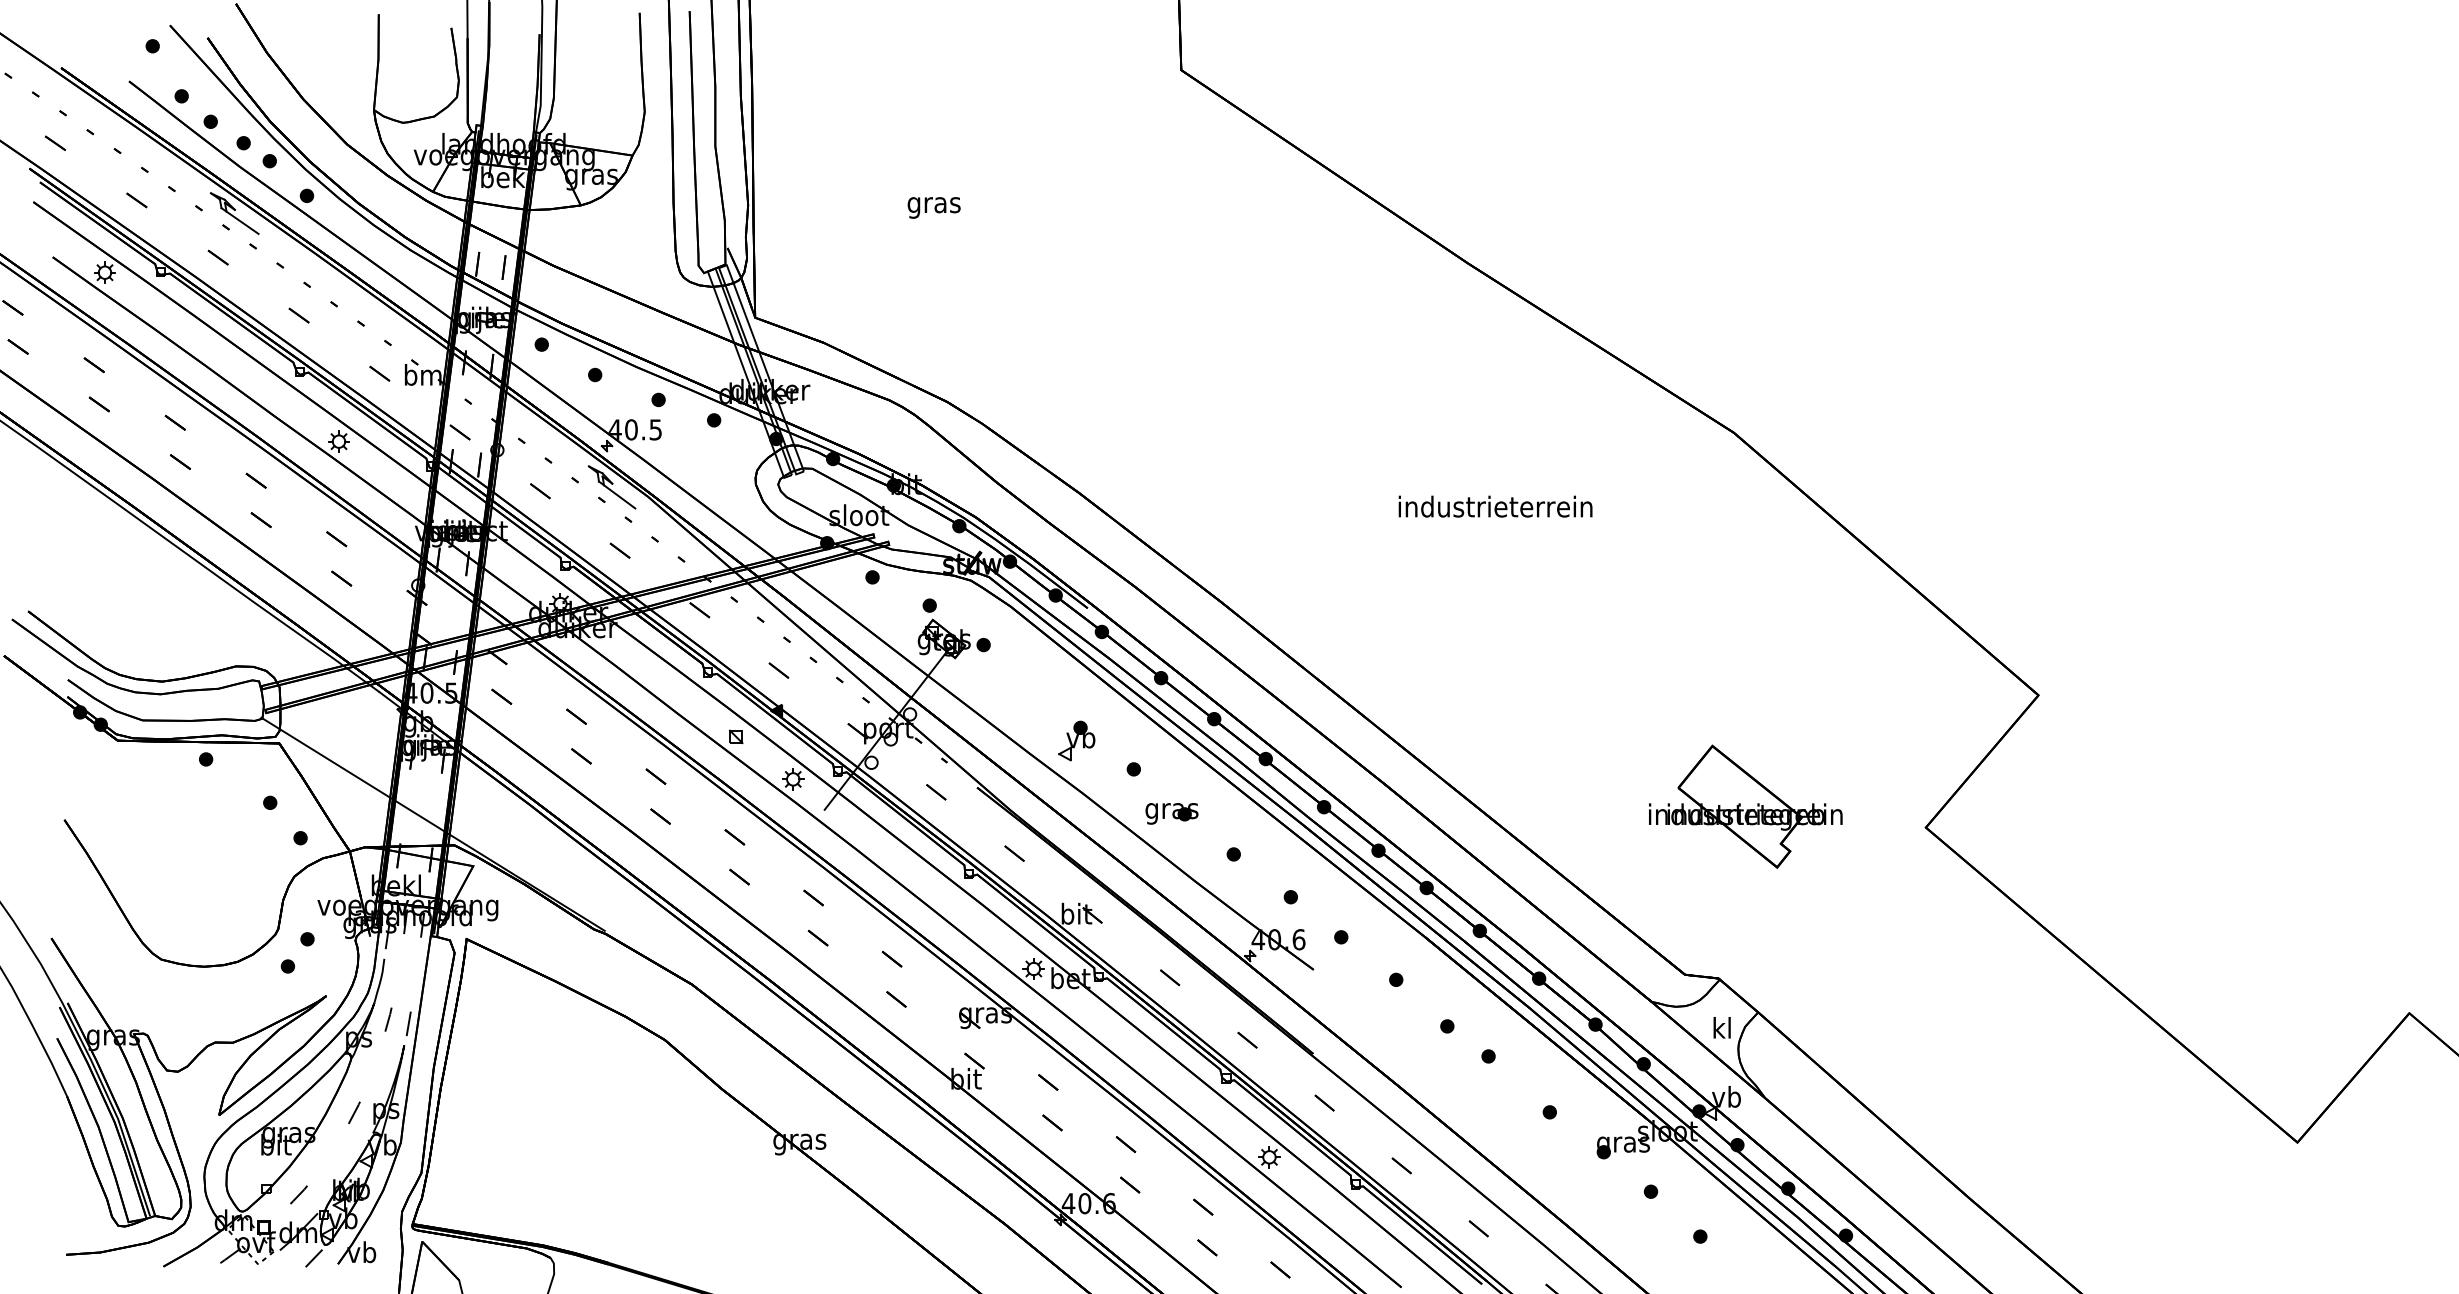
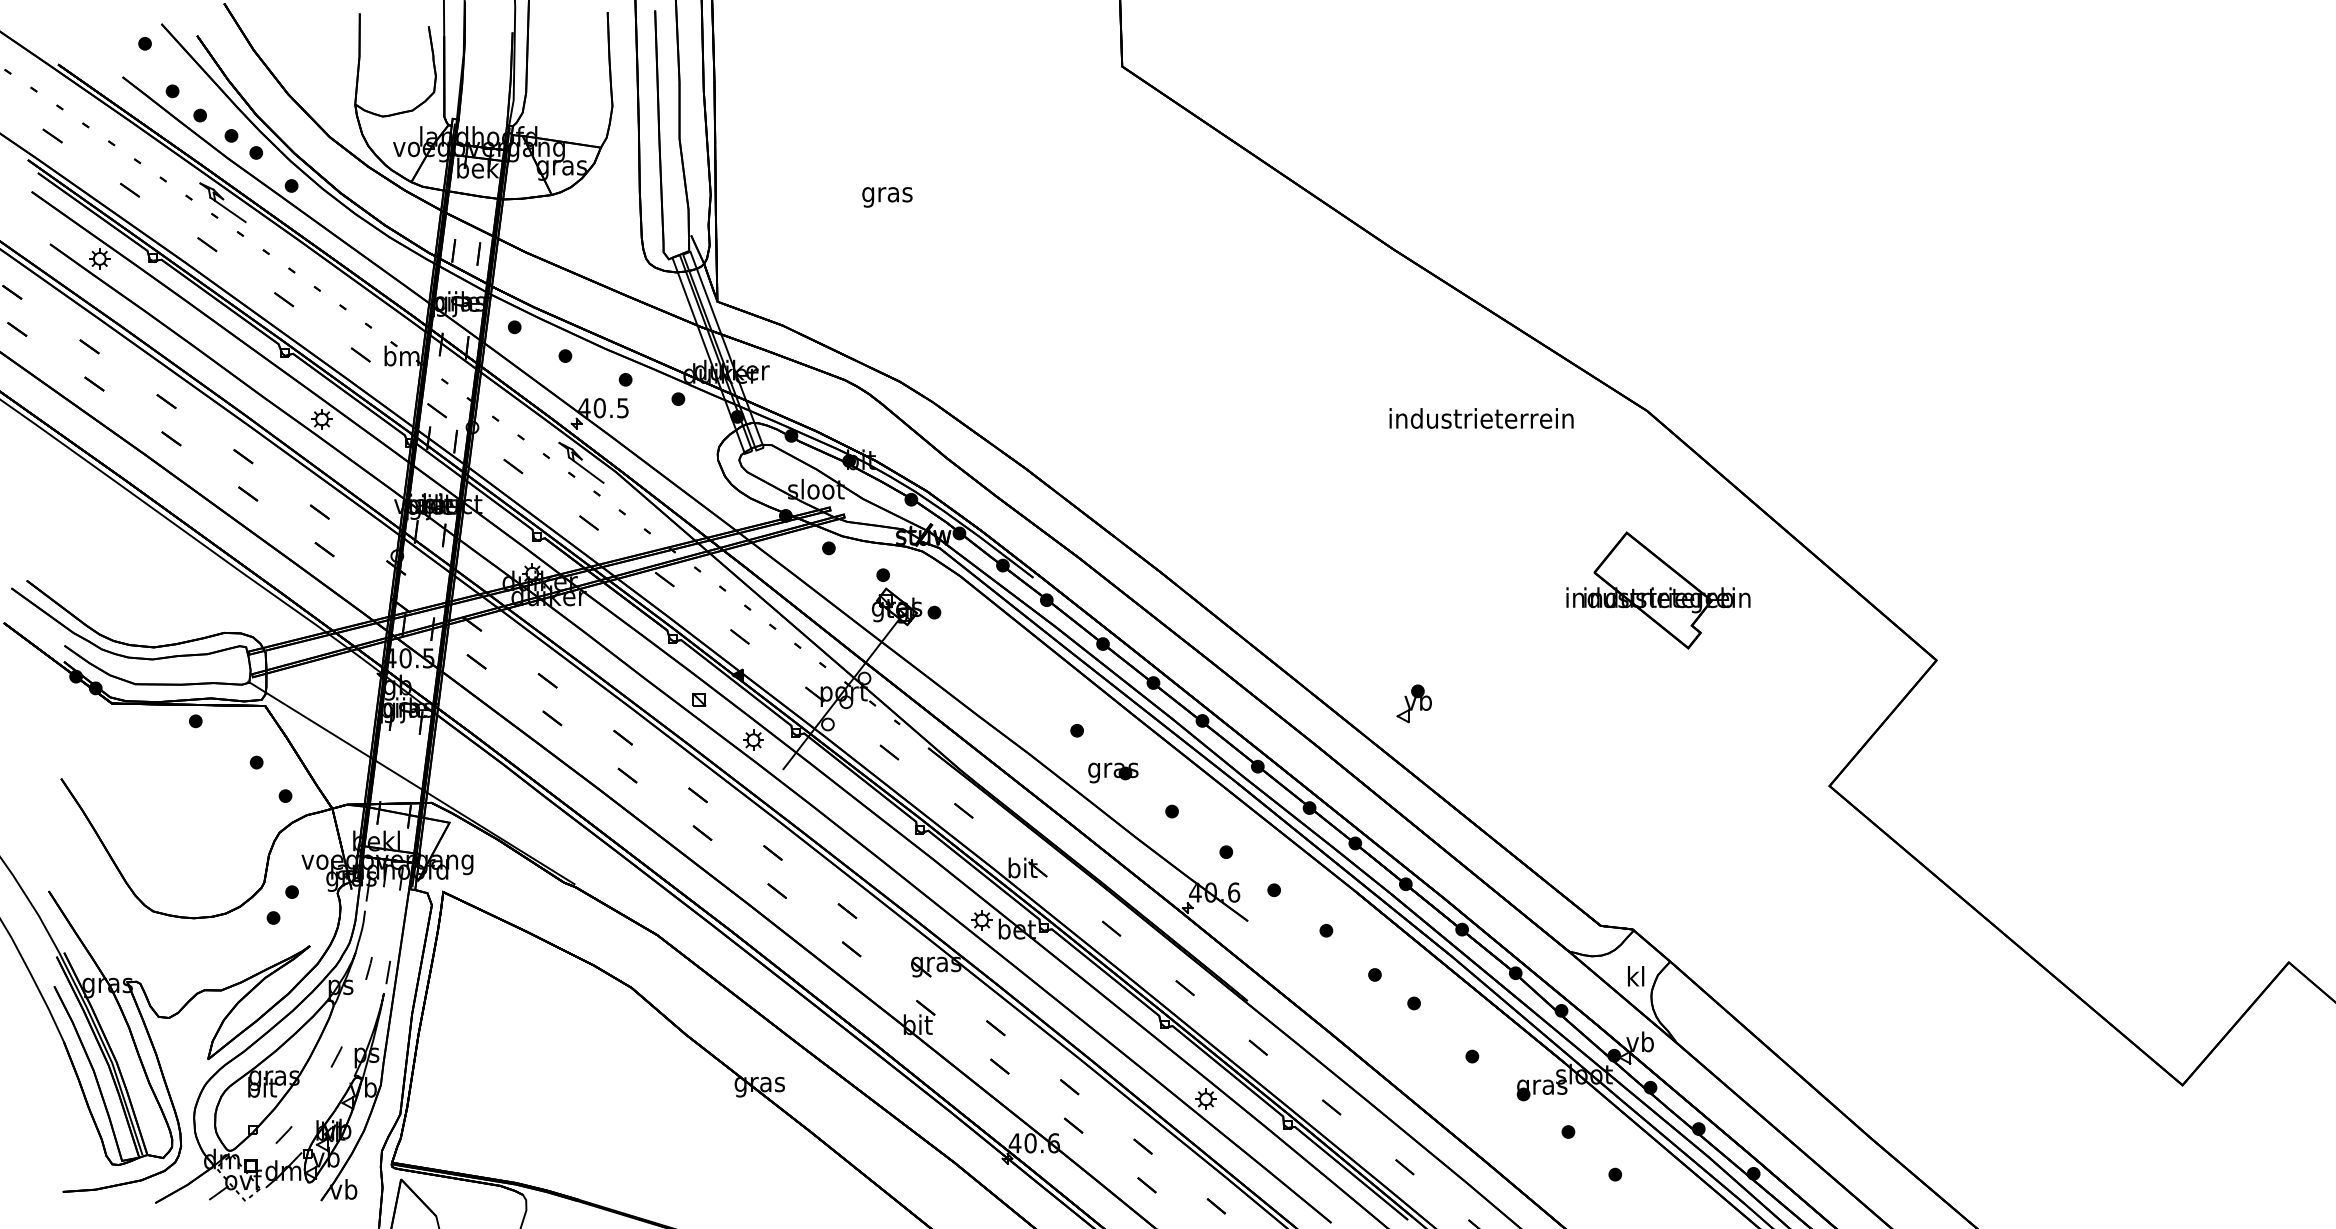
text: (1495, 506) -> (1481, 418), moved
part: (1076, 740) -> (1414, 703), moved
part: (1745, 806) -> (1658, 590), moved
line: (313, 1258) -> (297, 1195), removed

